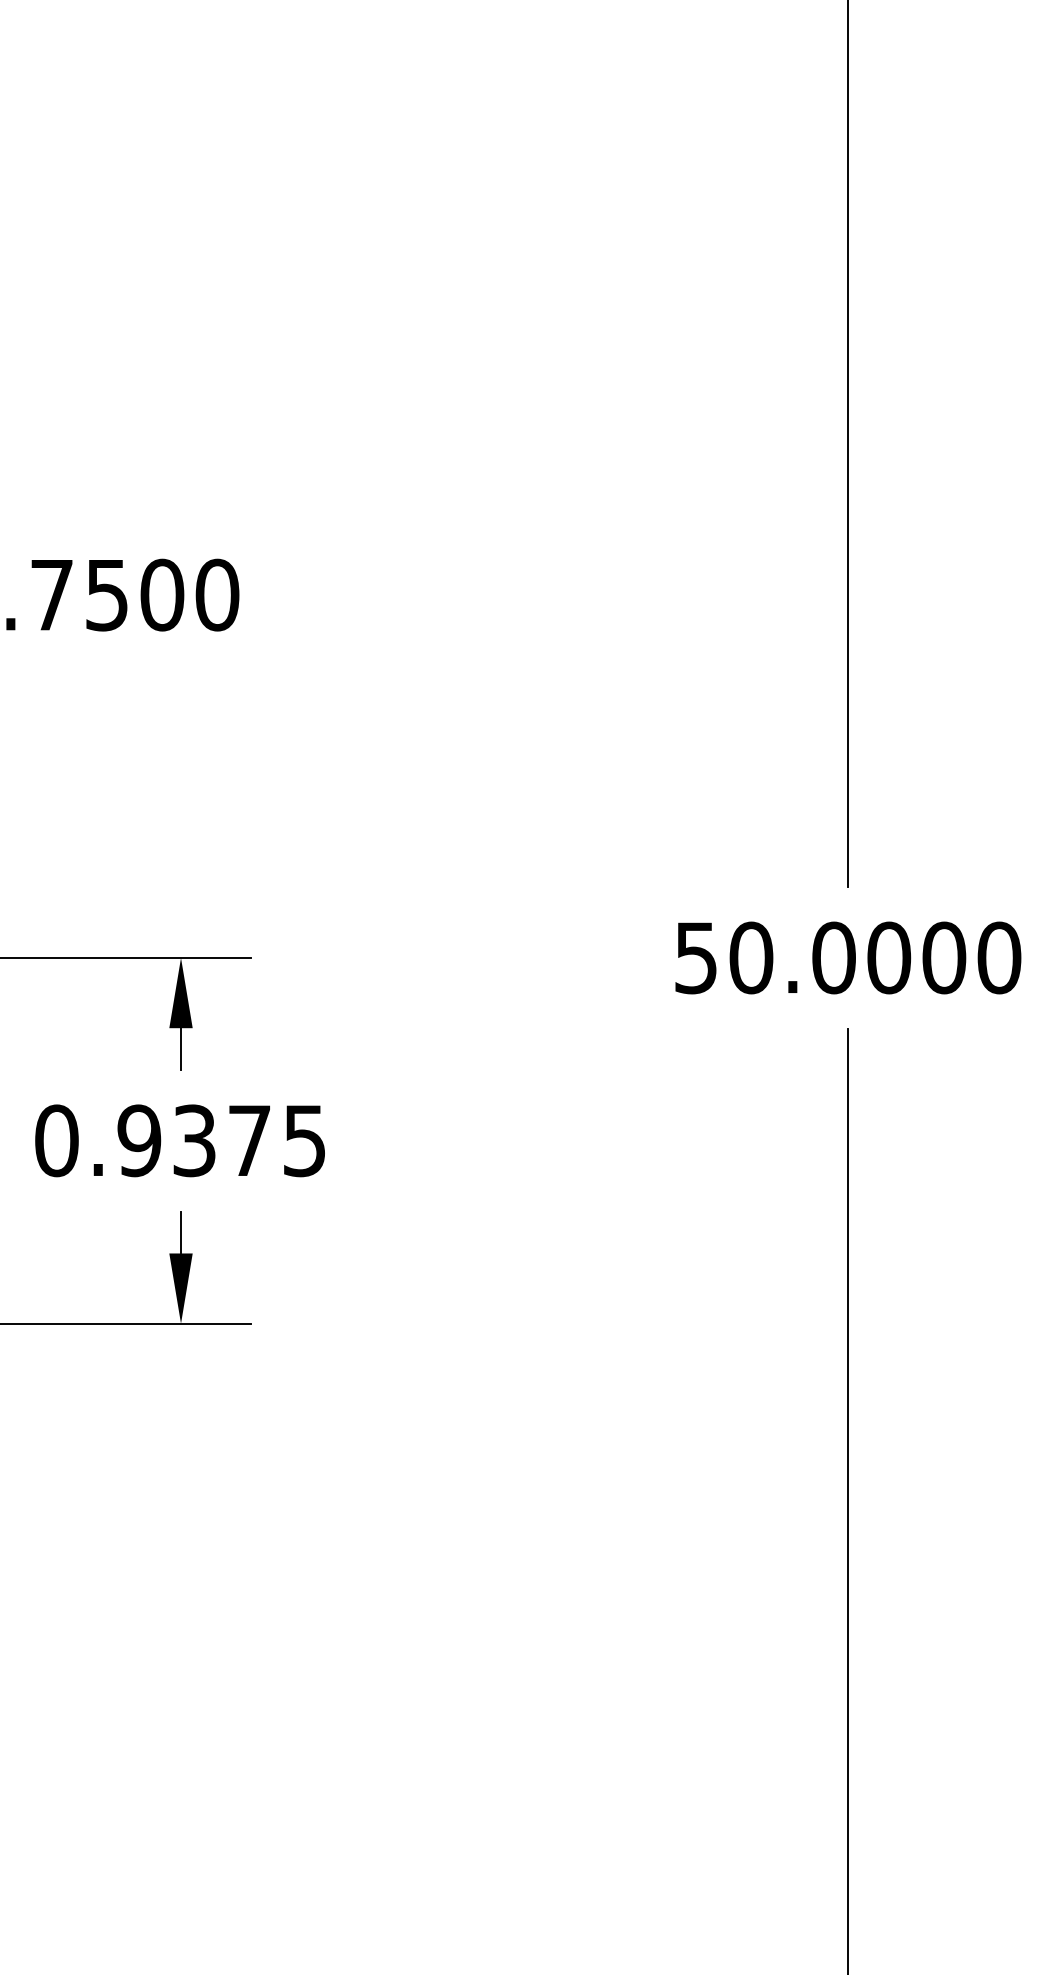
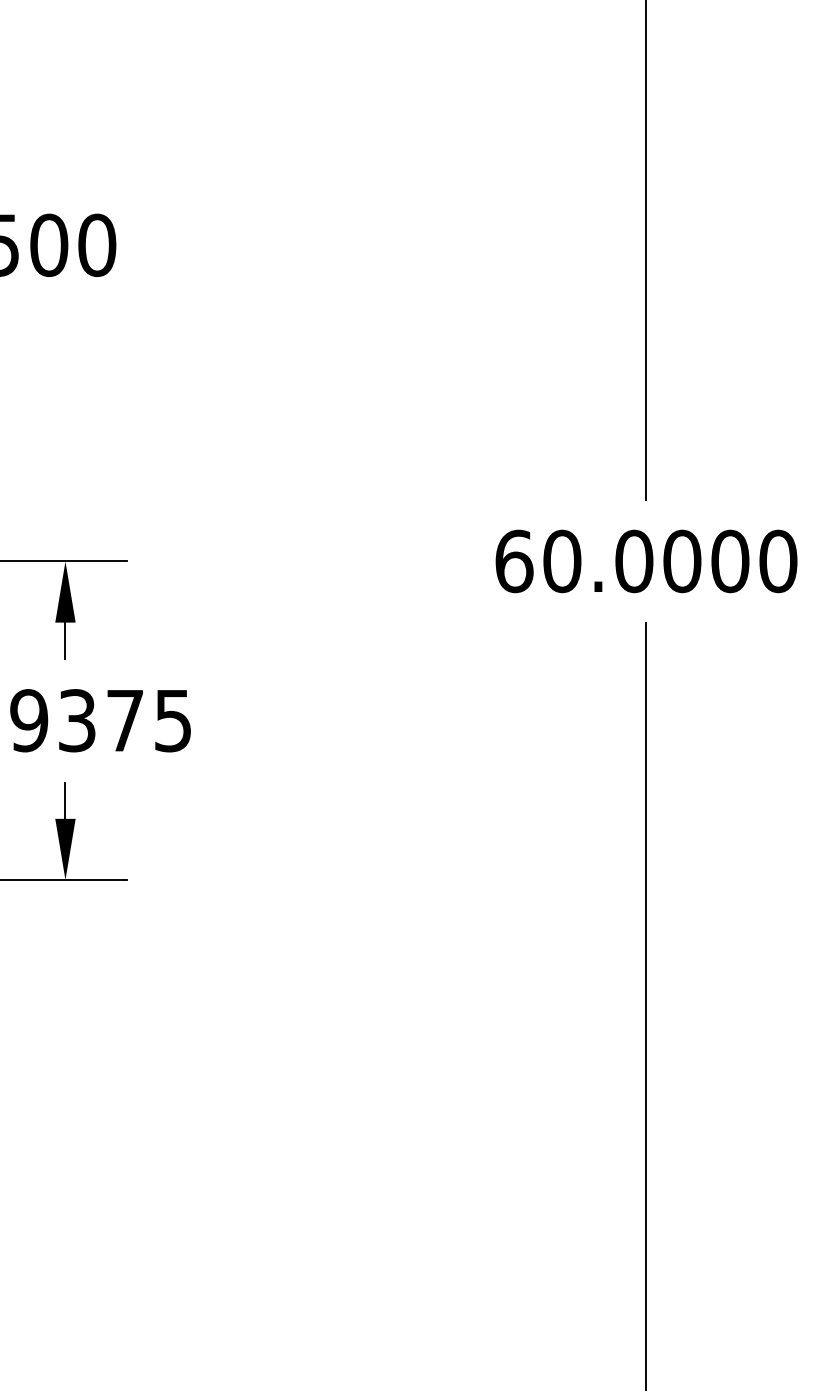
text: (696, 957) -> (514, 561), 50.0000 -> 60.0000

